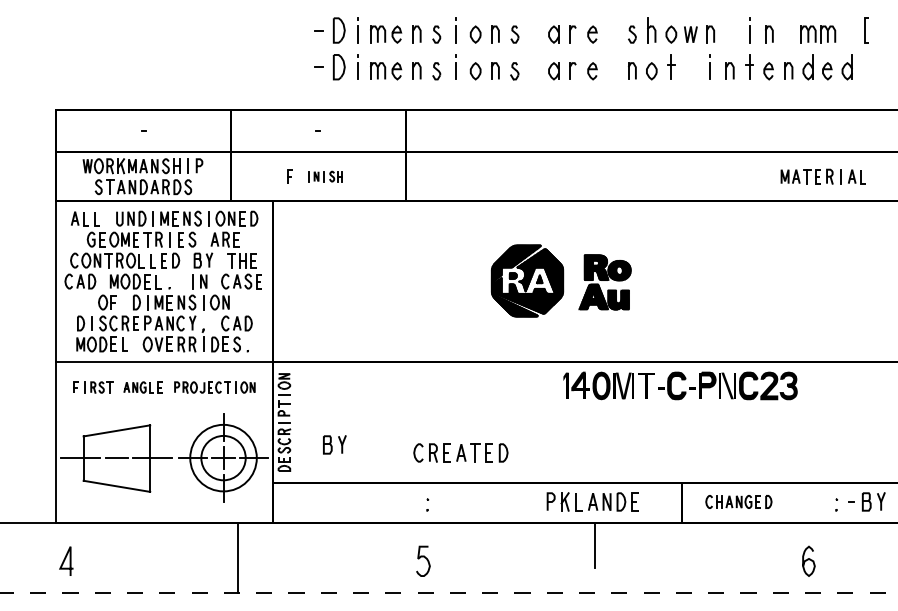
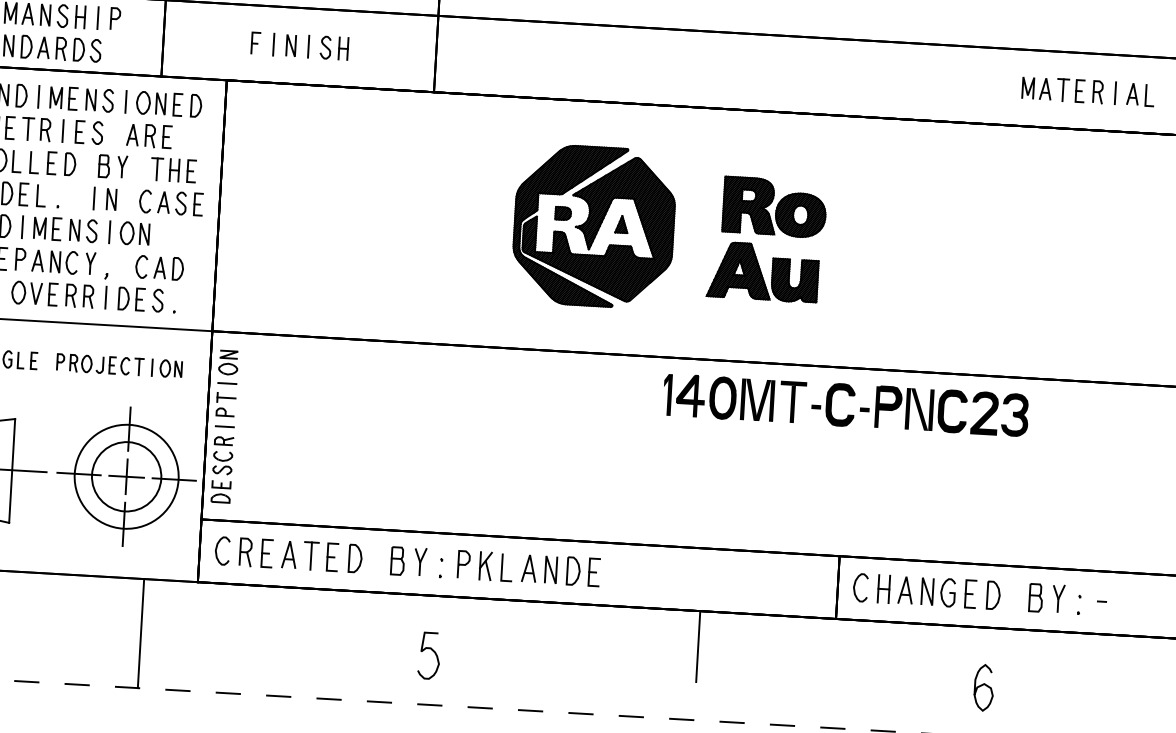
part: (325, 176) -> (311, 46), size x1.43
part: (561, 280) -> (669, 230), size x1.43
part: (334, 444) -> (408, 560), moved
part: (460, 452) -> (288, 554), moved
part: (592, 501) -> (528, 567), moved
part: (738, 501) -> (926, 590), size x1.43
part: (873, 501) -> (1046, 597), moved
curve: (808, 560) -> (983, 686), moved

